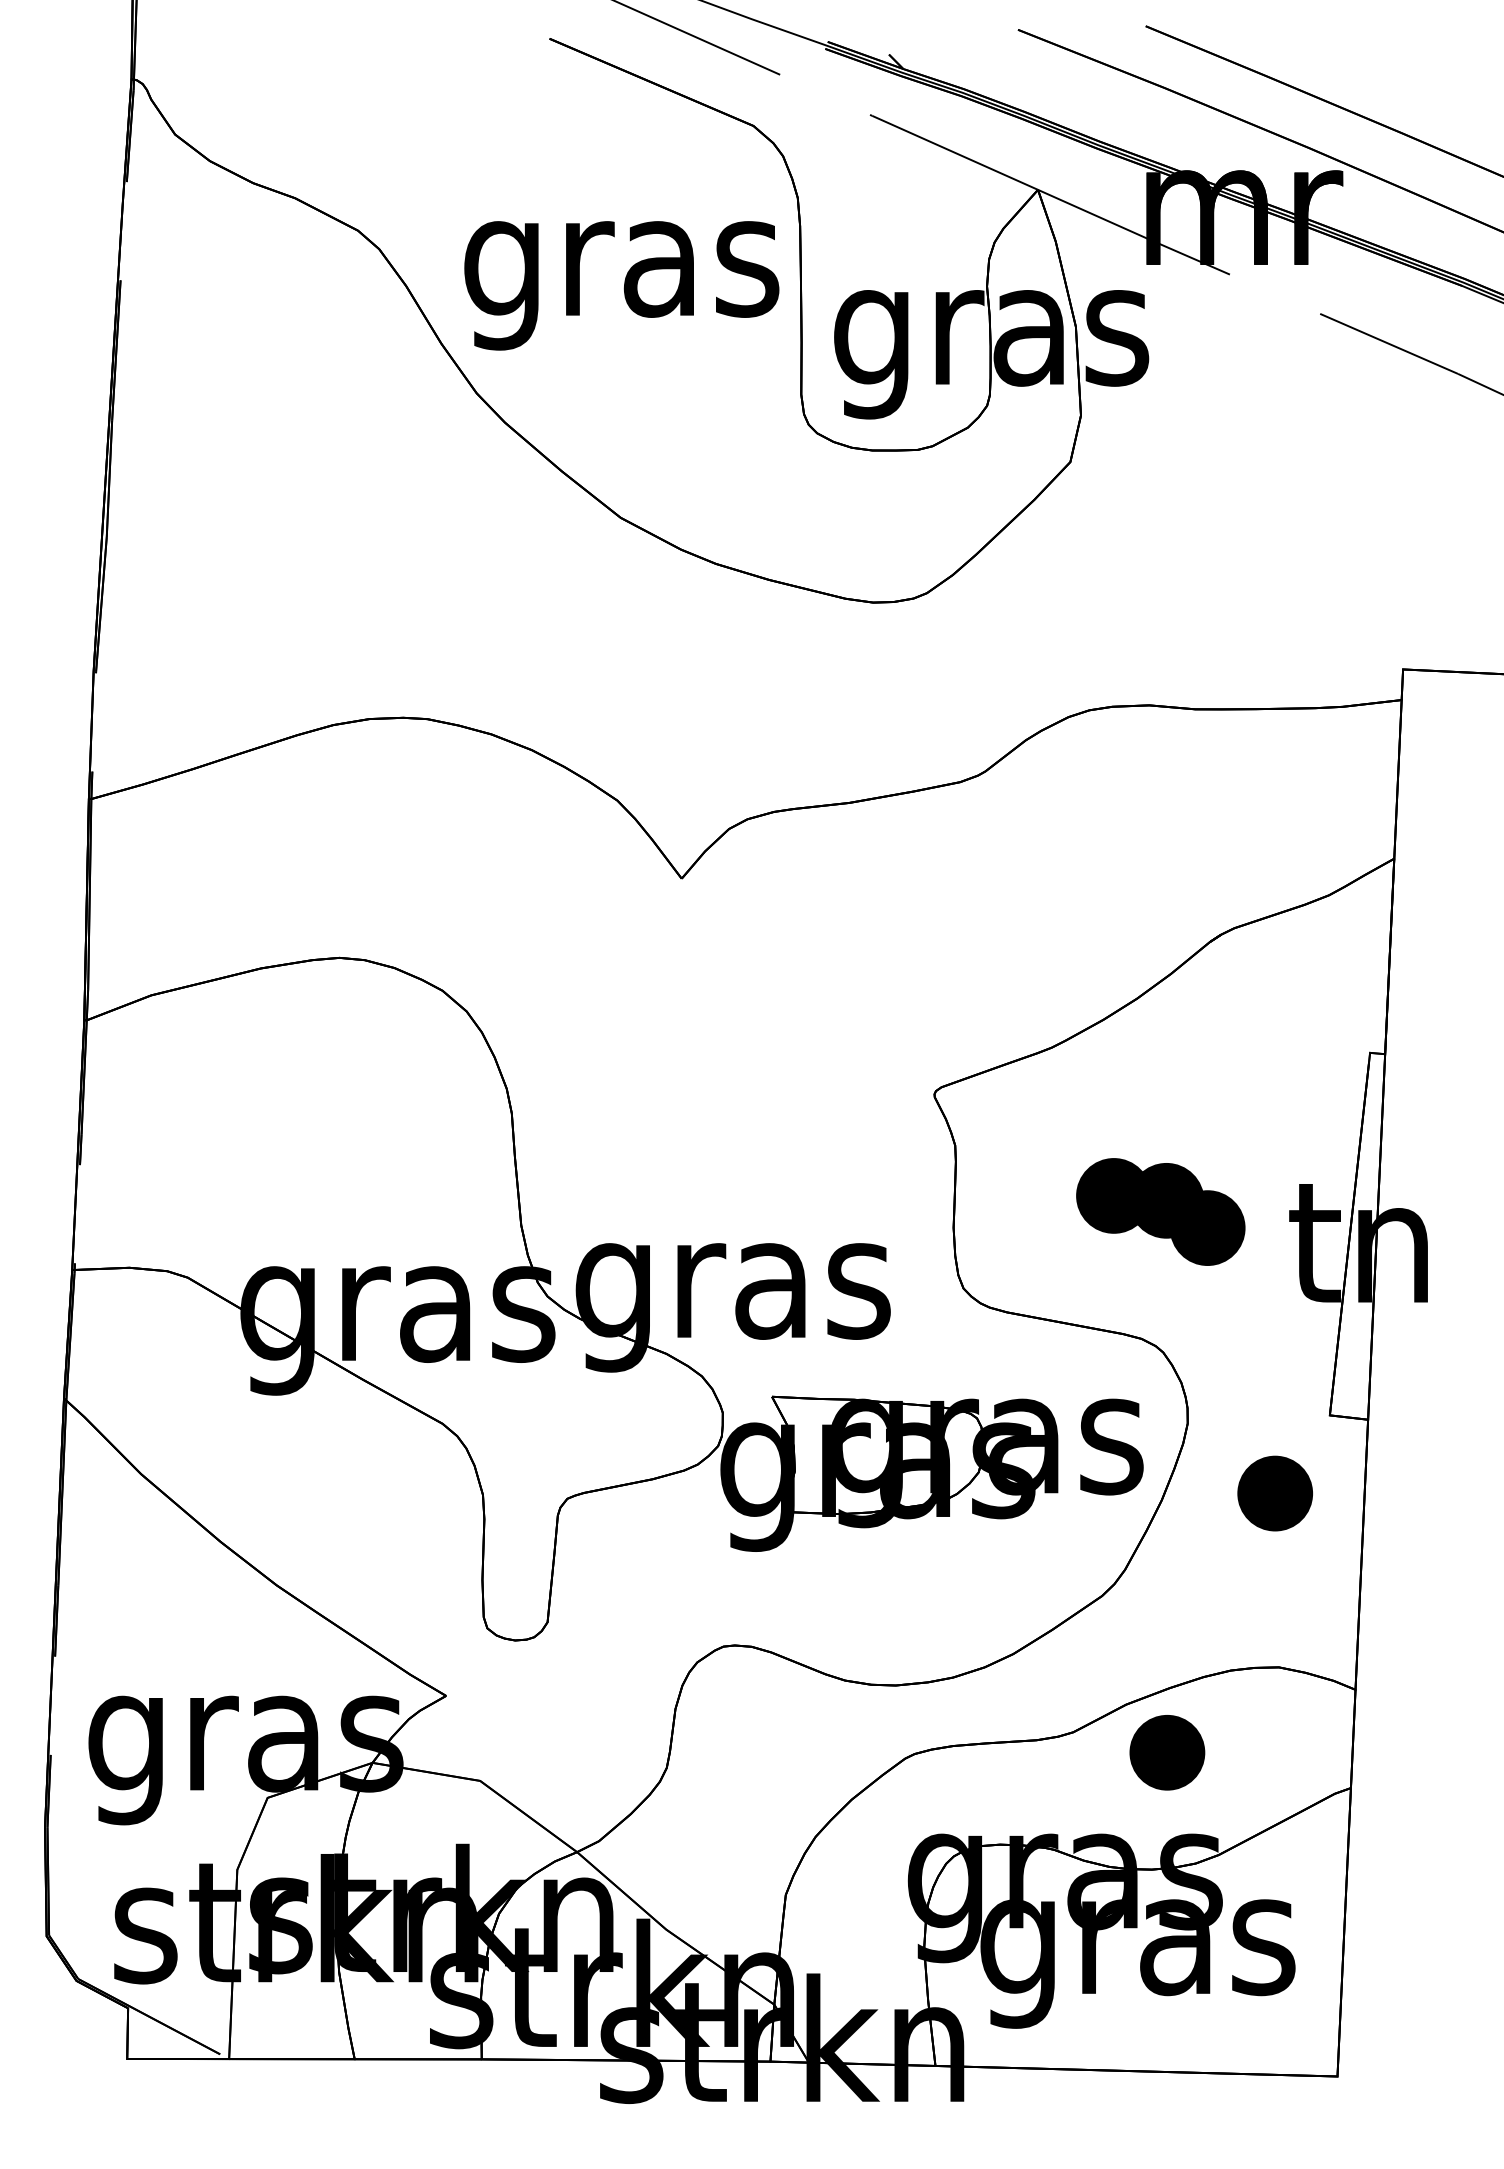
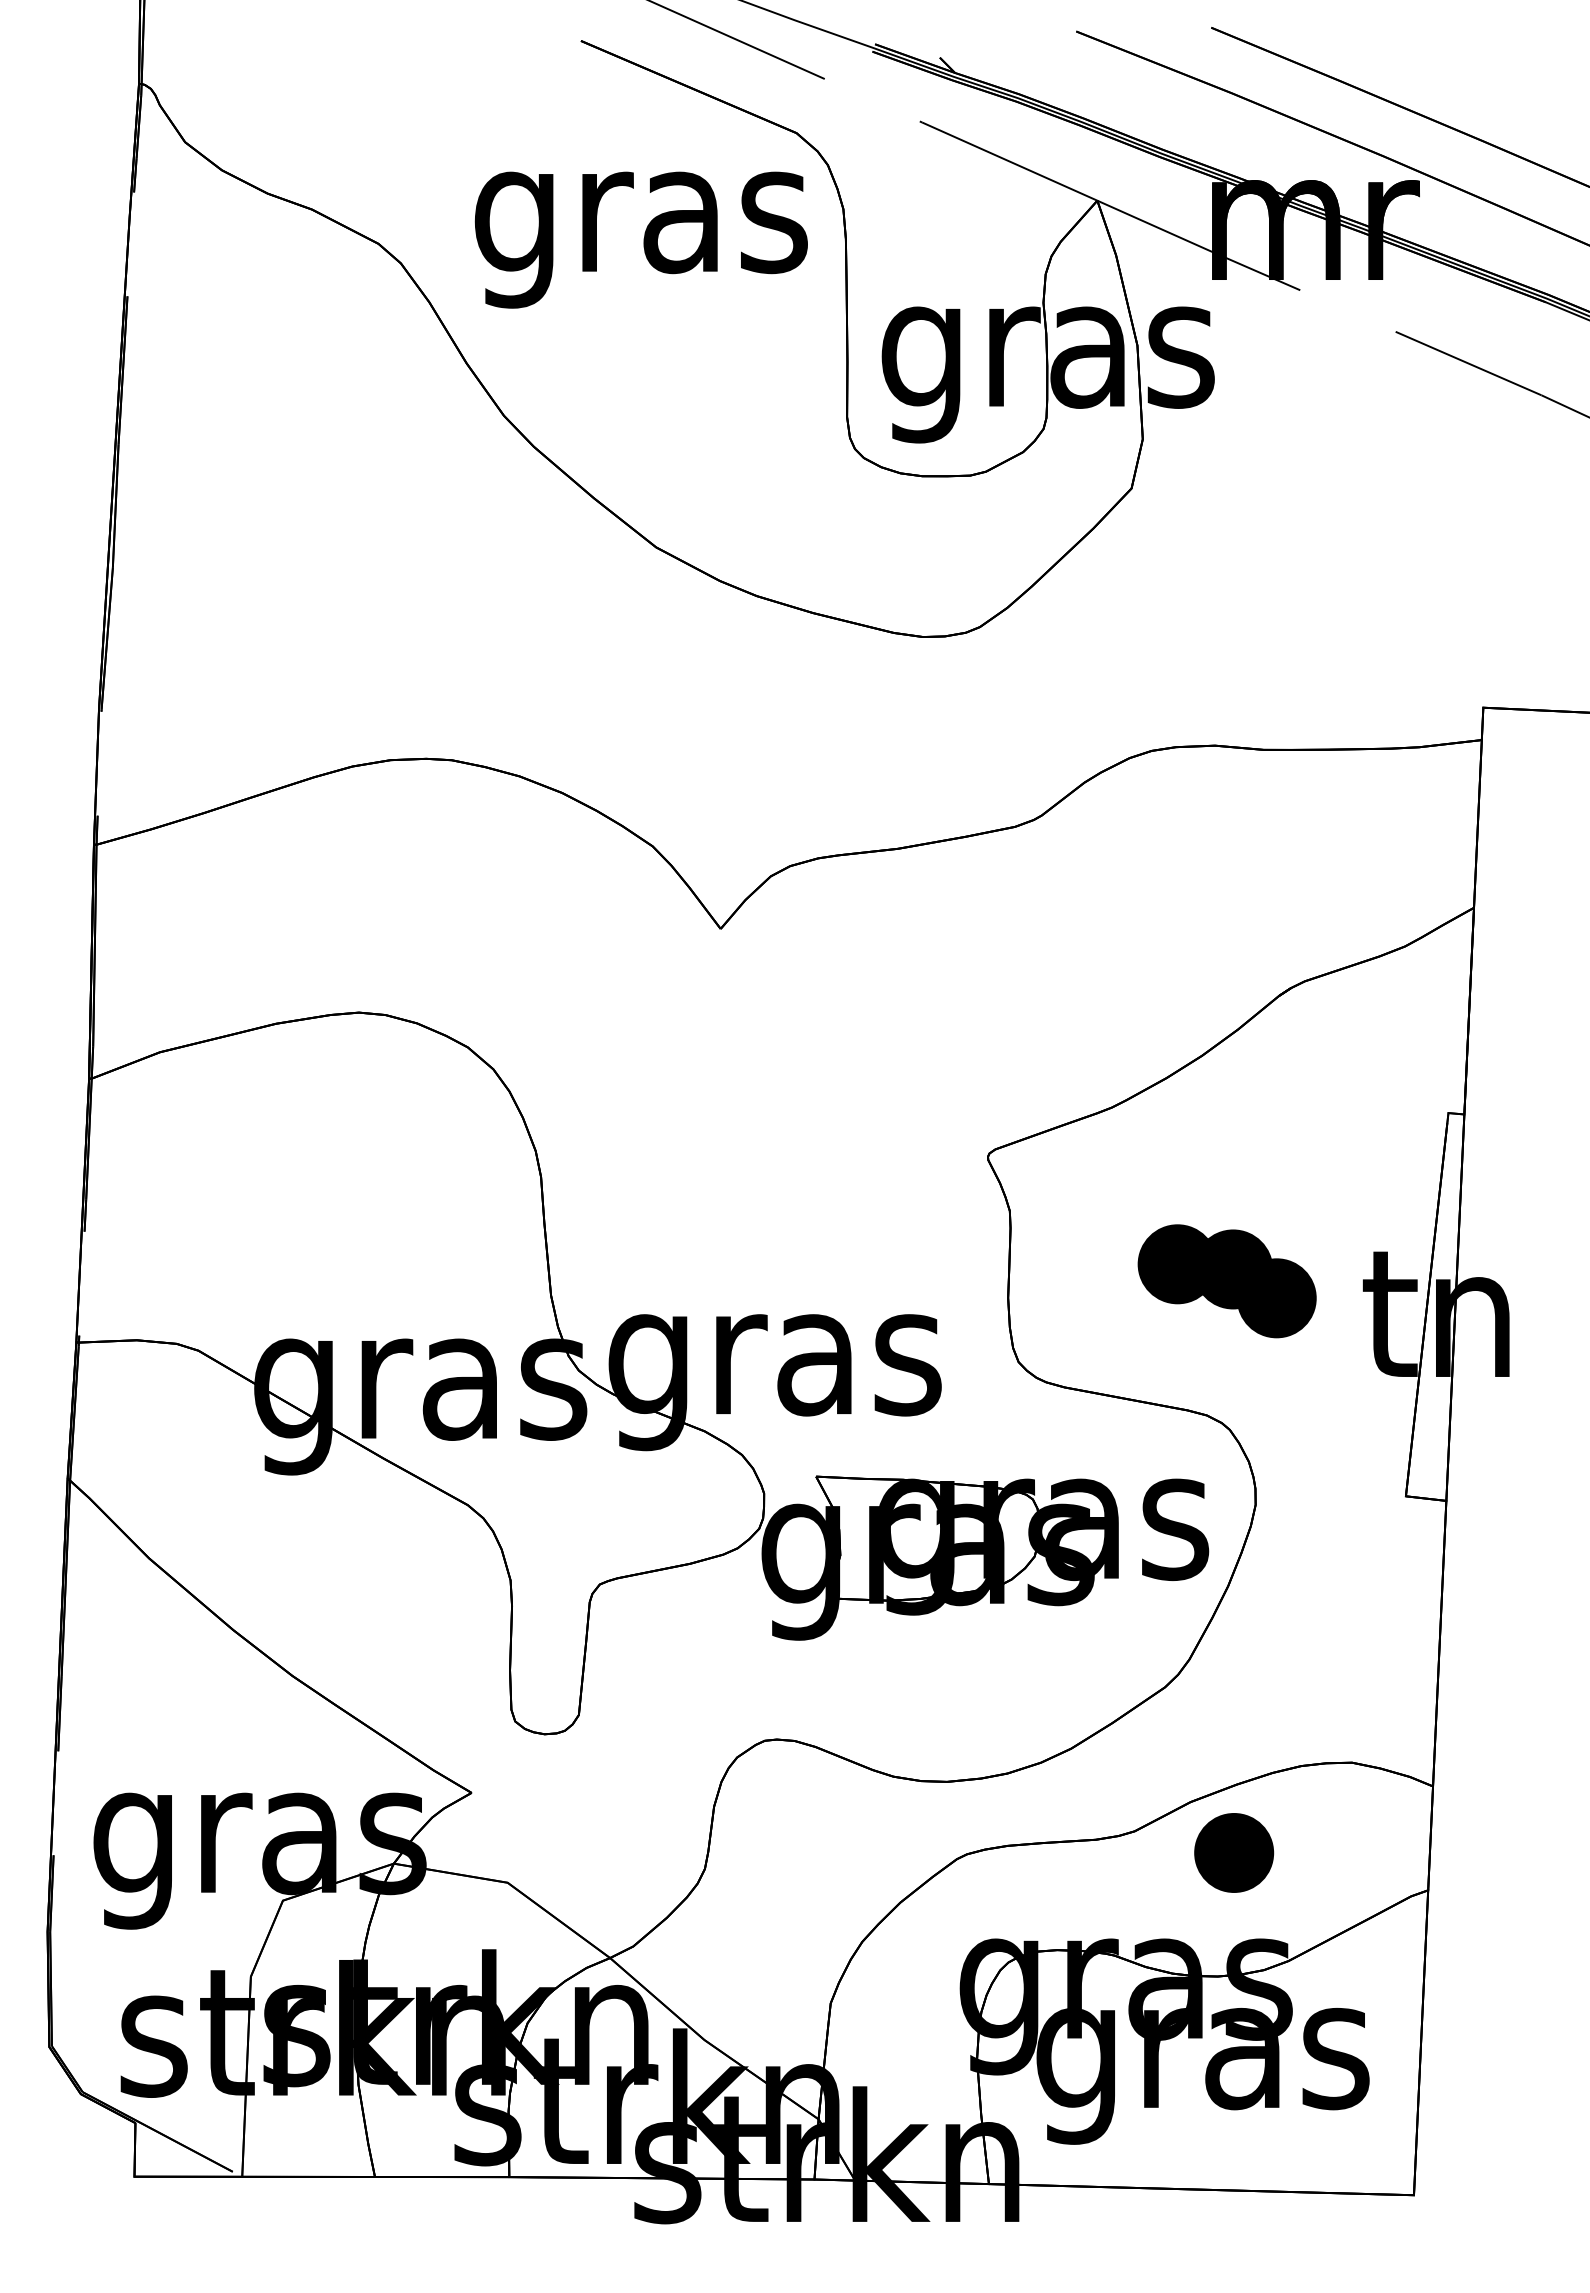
text: (620, 285) -> (640, 239), moved
part: (1275, 1493) -> (1348, 1578), removed

